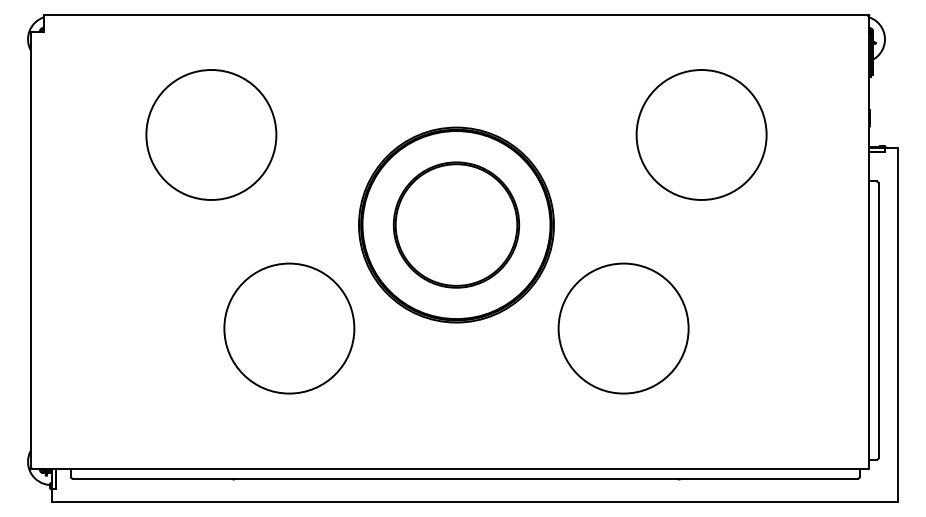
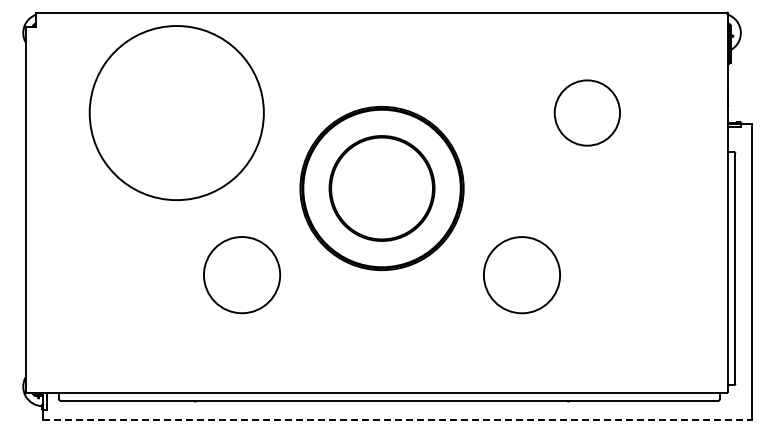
circle: (211, 134) -> (176, 112), size x1.6
circle: (701, 134) -> (587, 112), size x0.6
circle: (288, 327) -> (241, 274), size x0.7
circle: (623, 327) -> (521, 274), size x0.7
line: (476, 502) -> (398, 420), solid -> dashed

